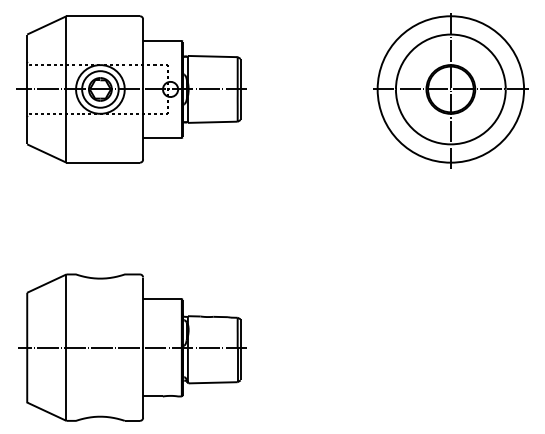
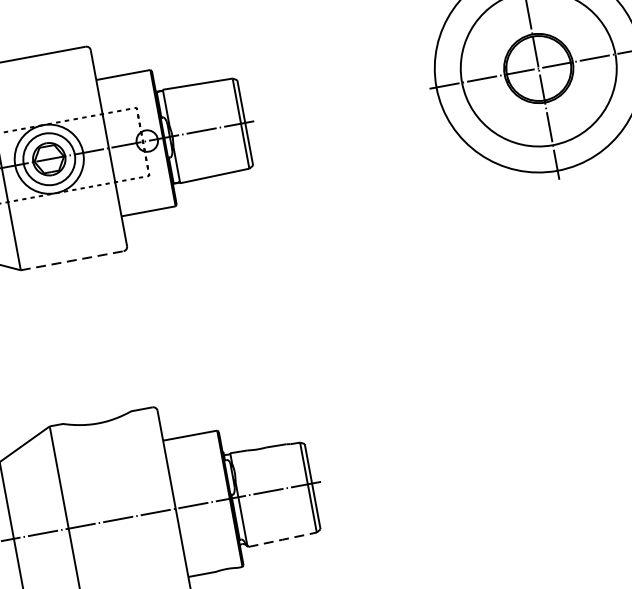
line: (103, 162) -> (72, 260), solid -> dashed
line: (213, 382) -> (283, 539), solid -> dashed

